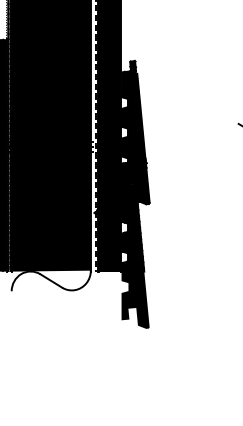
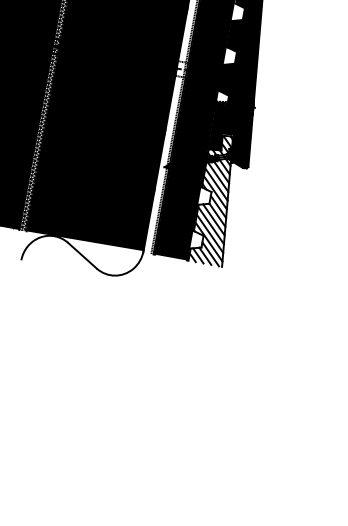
fill: (135, 256) -> (213, 242), removed

